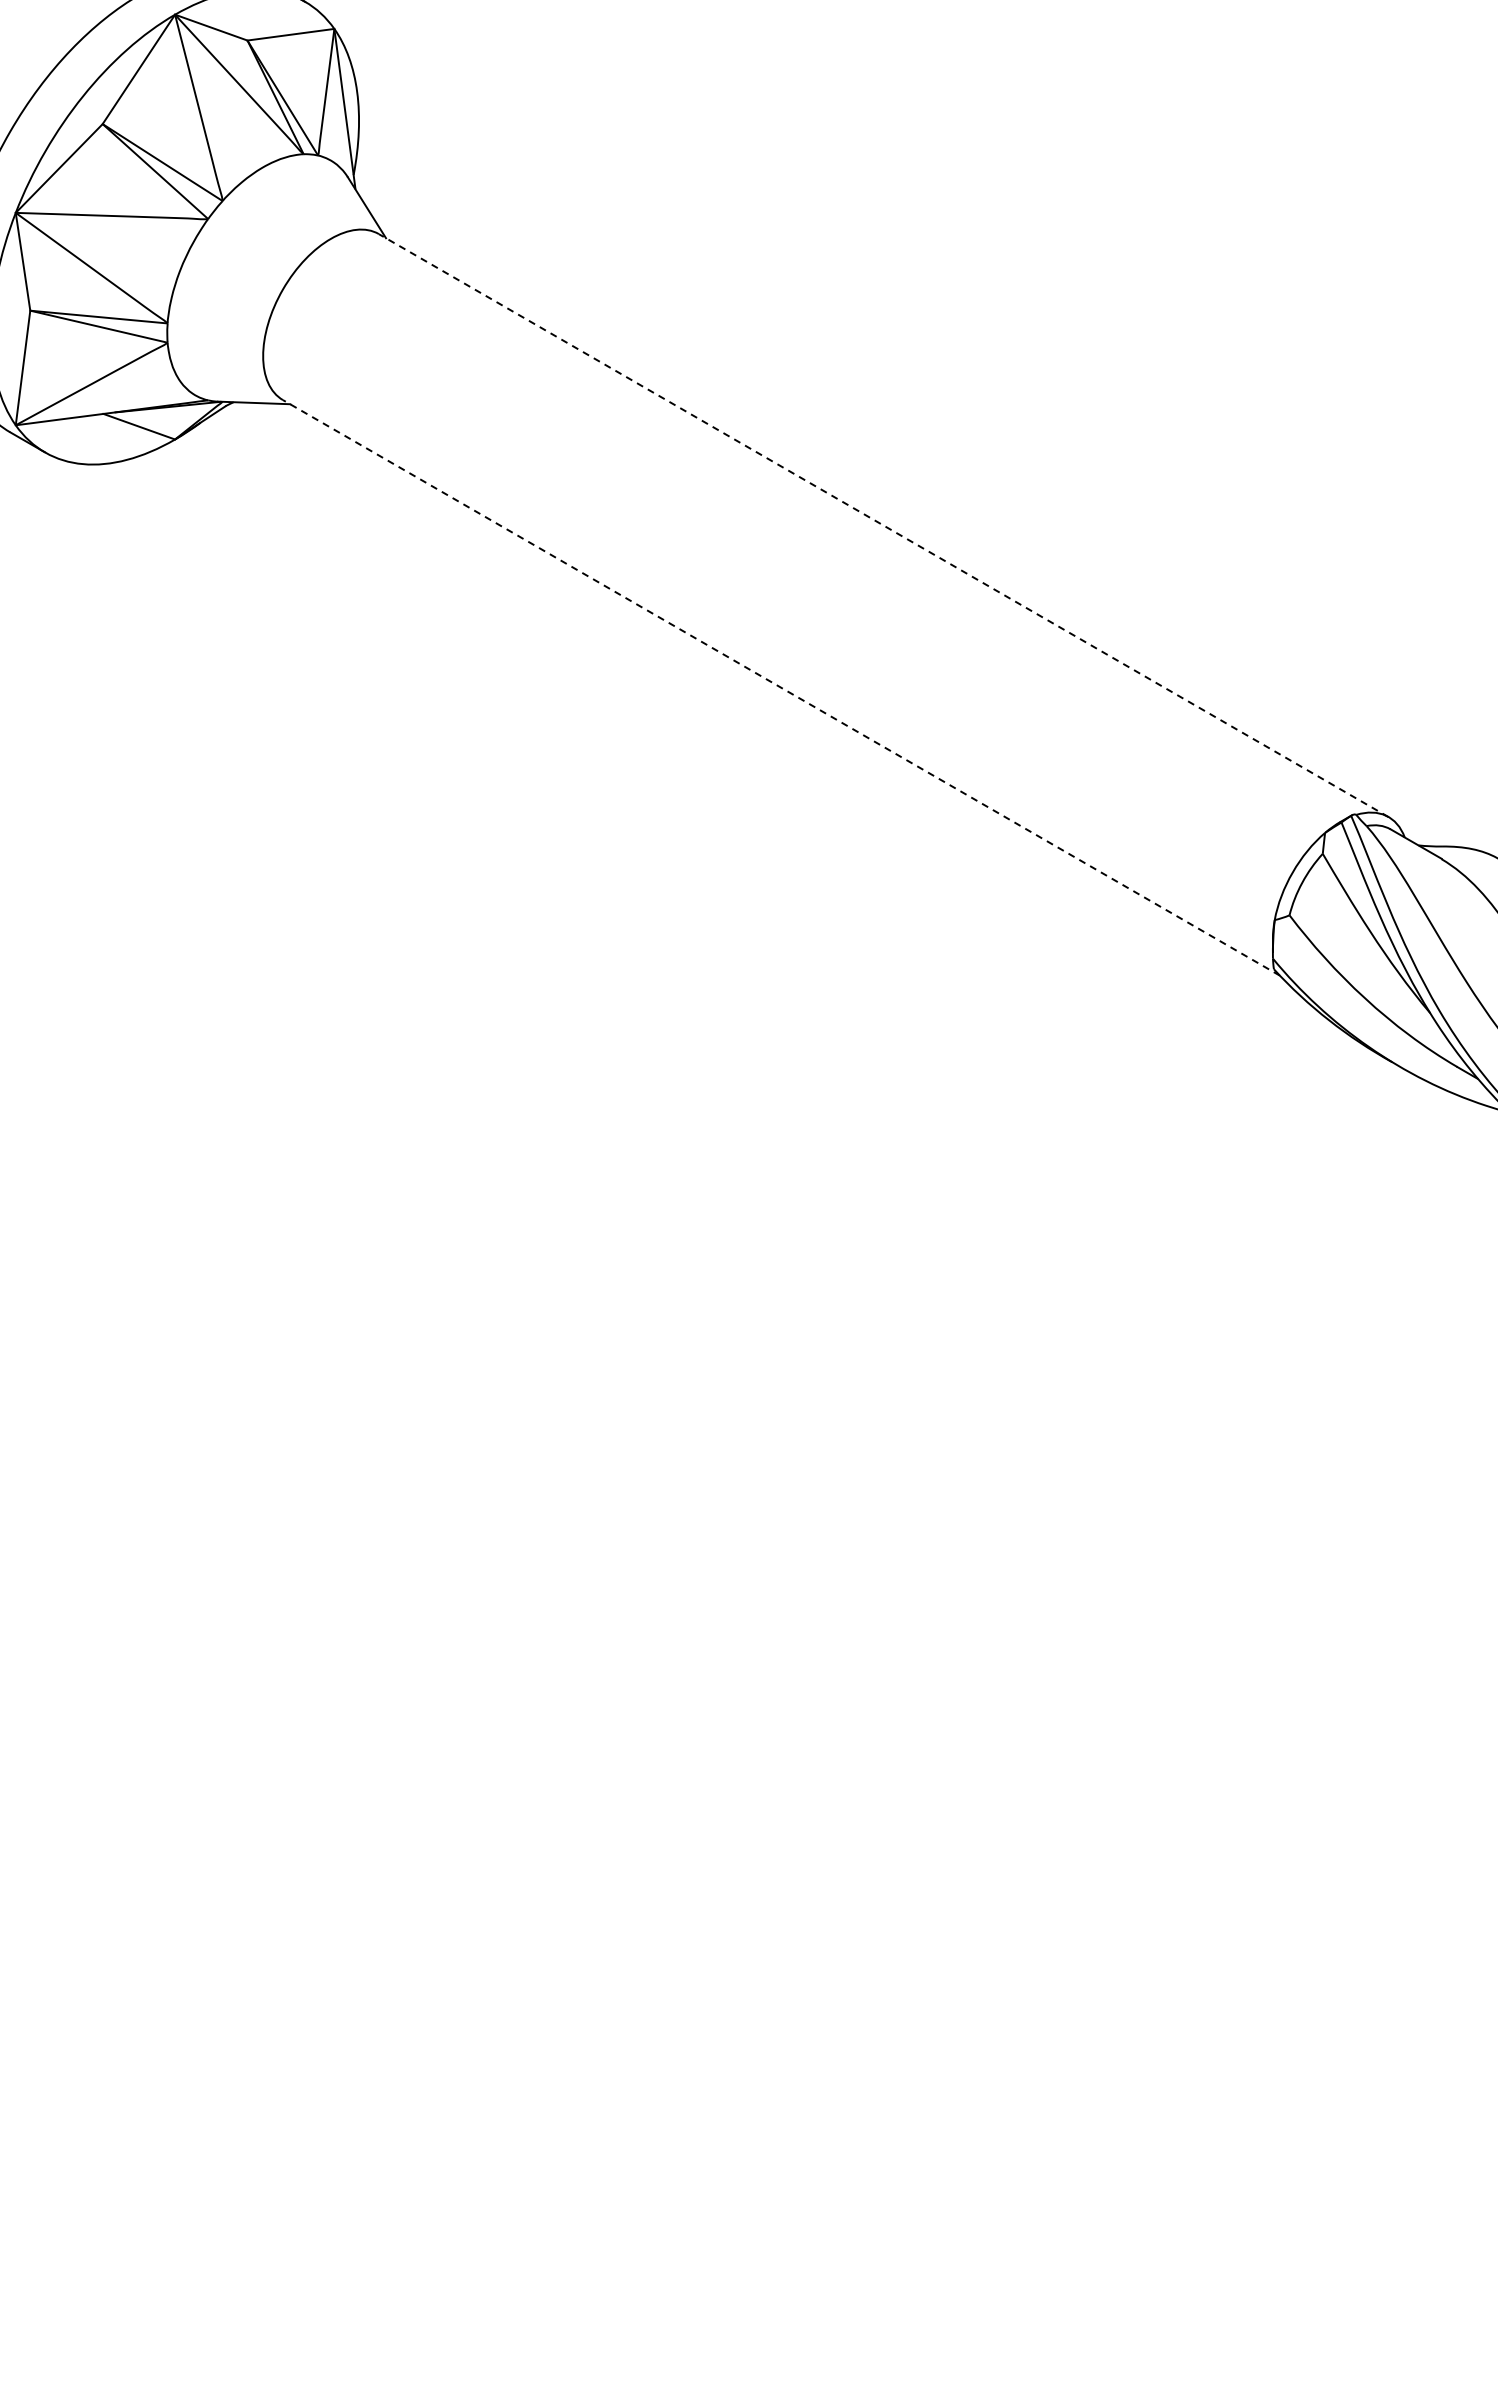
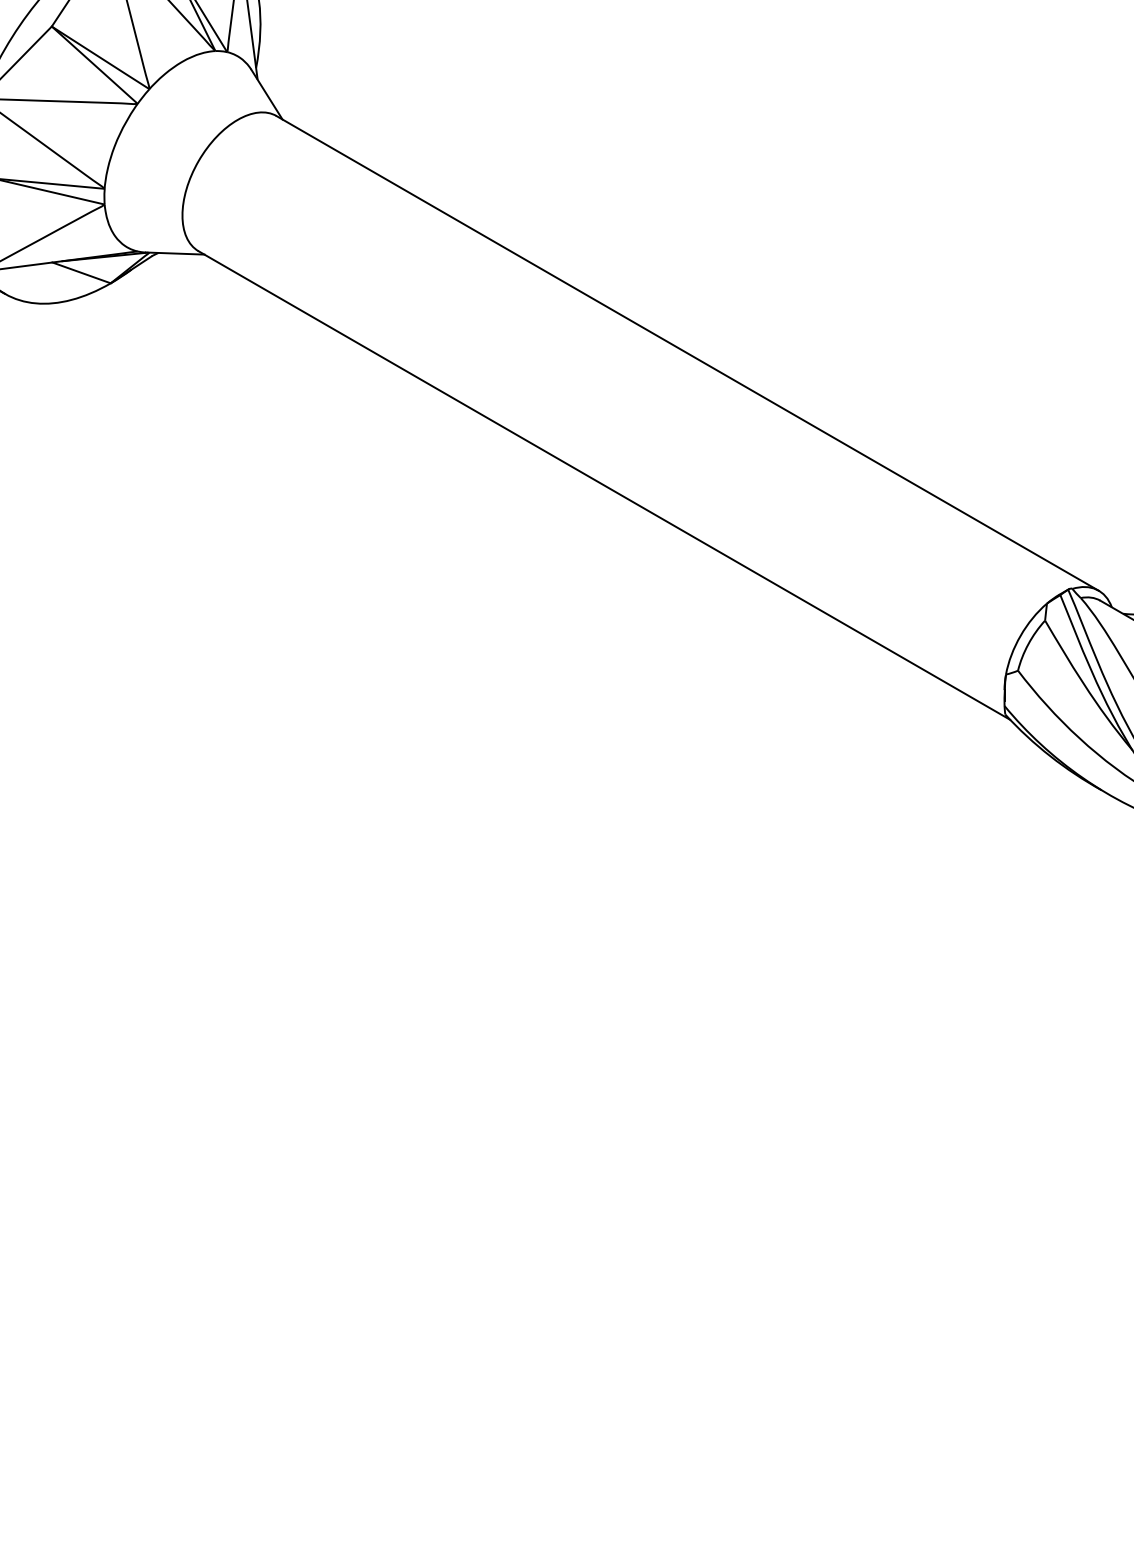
line: (883, 525) -> (687, 353), dashed -> solid
line: (781, 687) -> (604, 485), dashed -> solid

